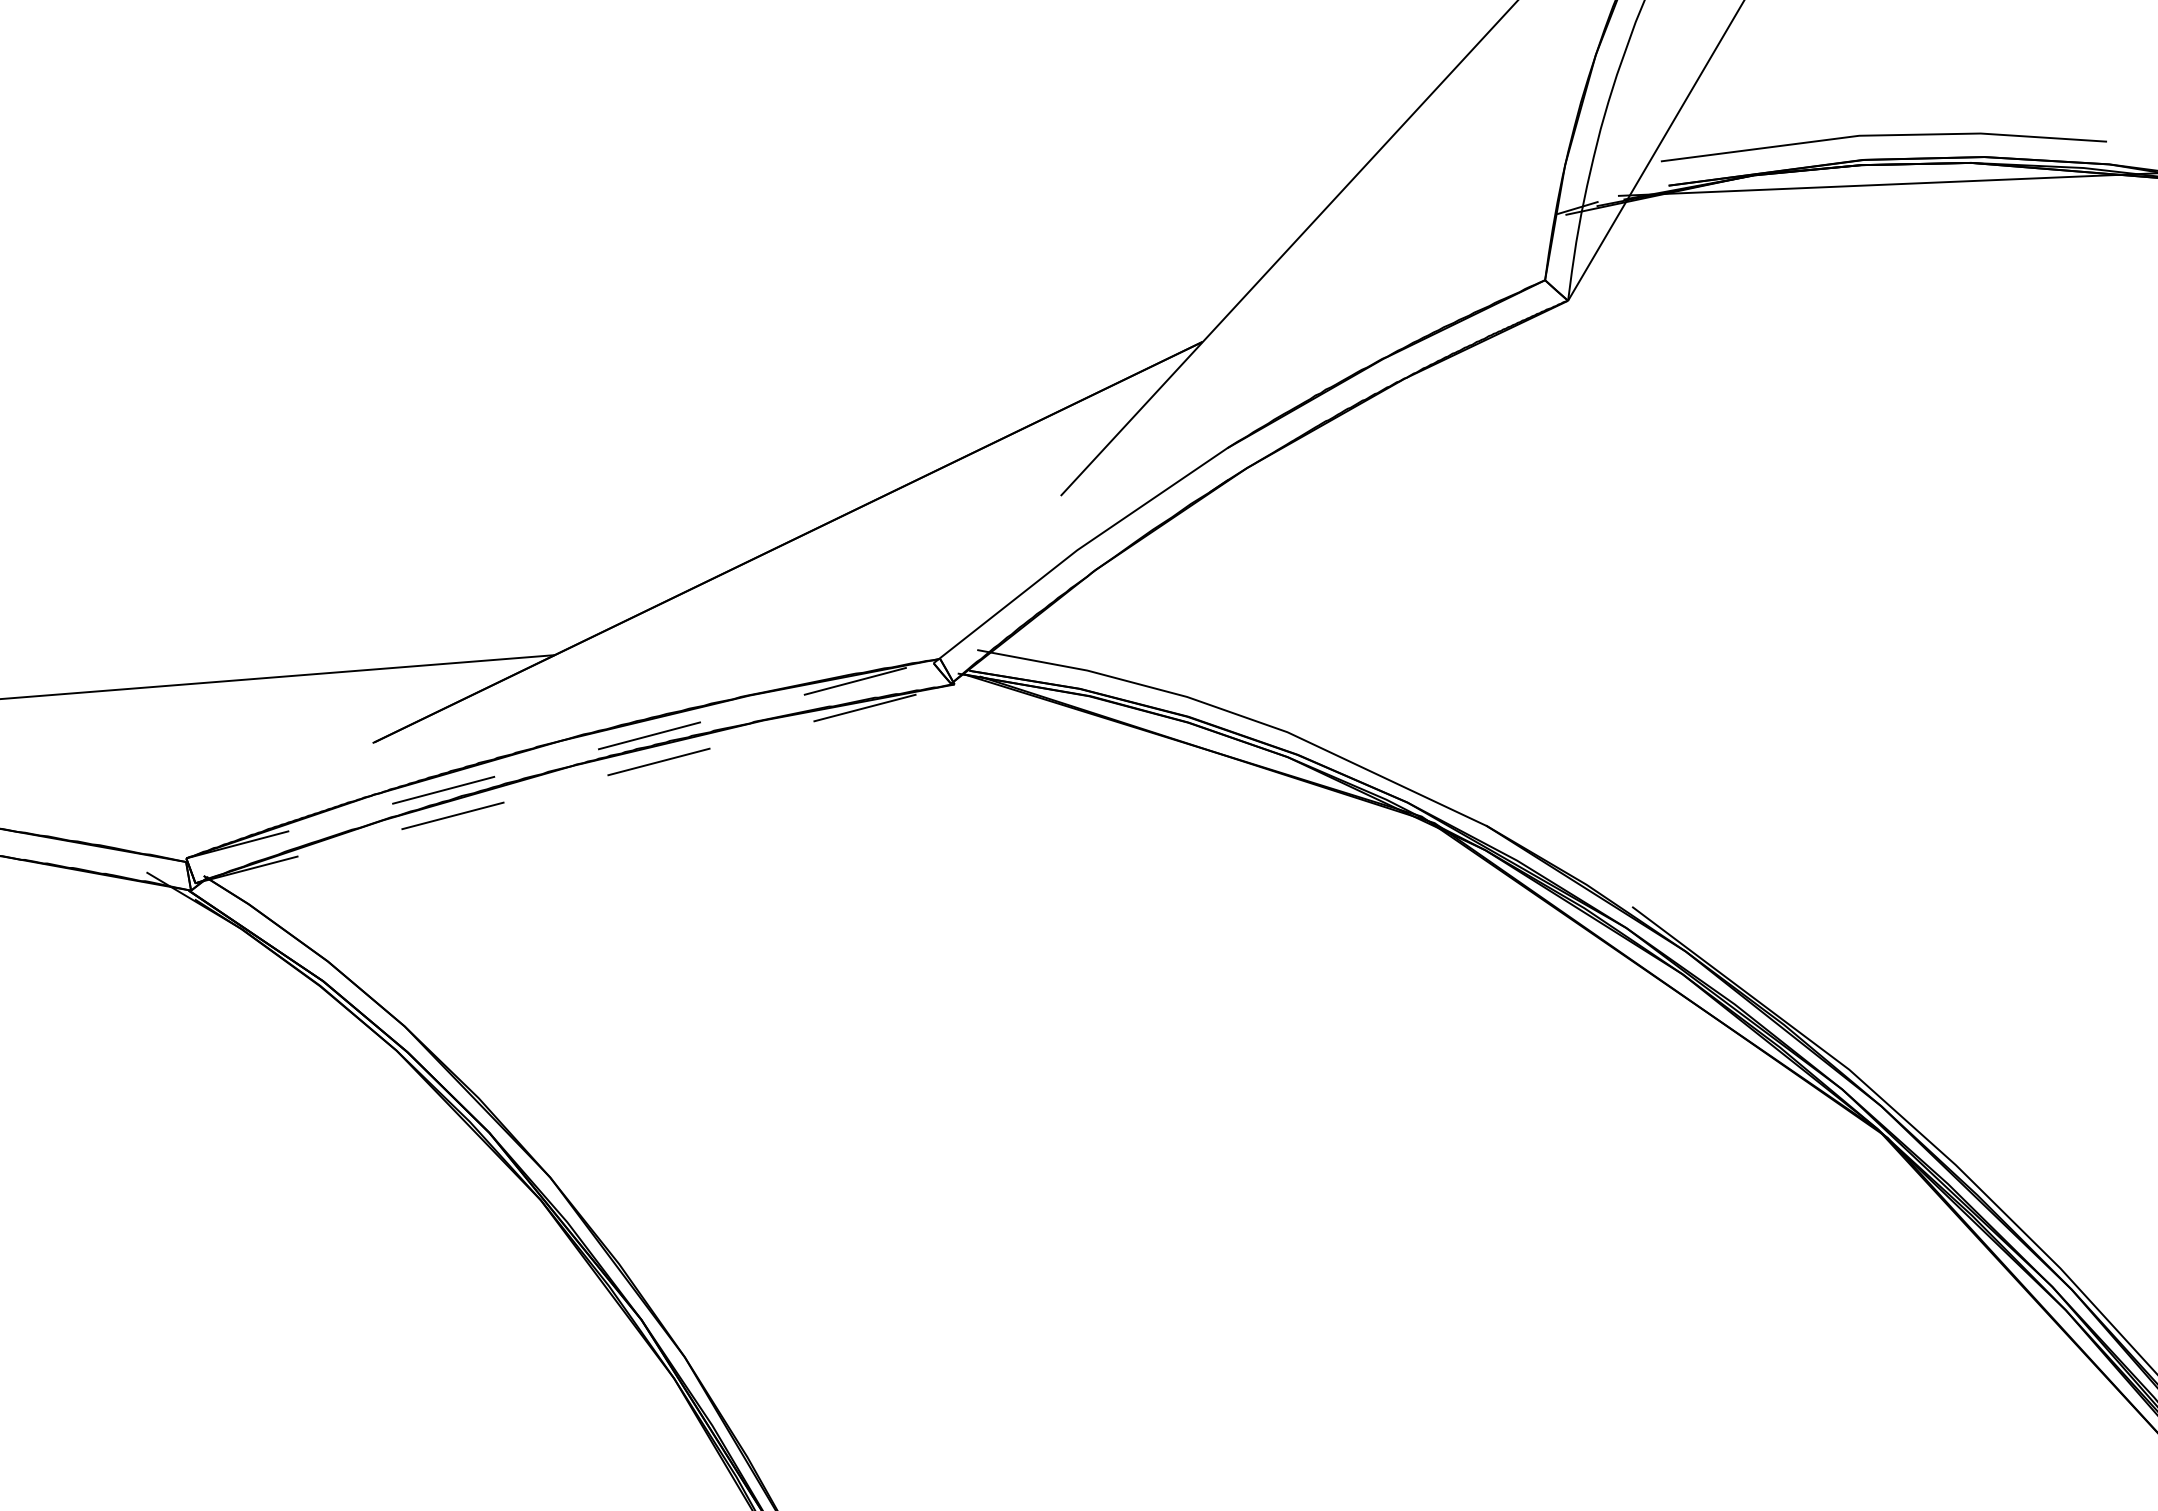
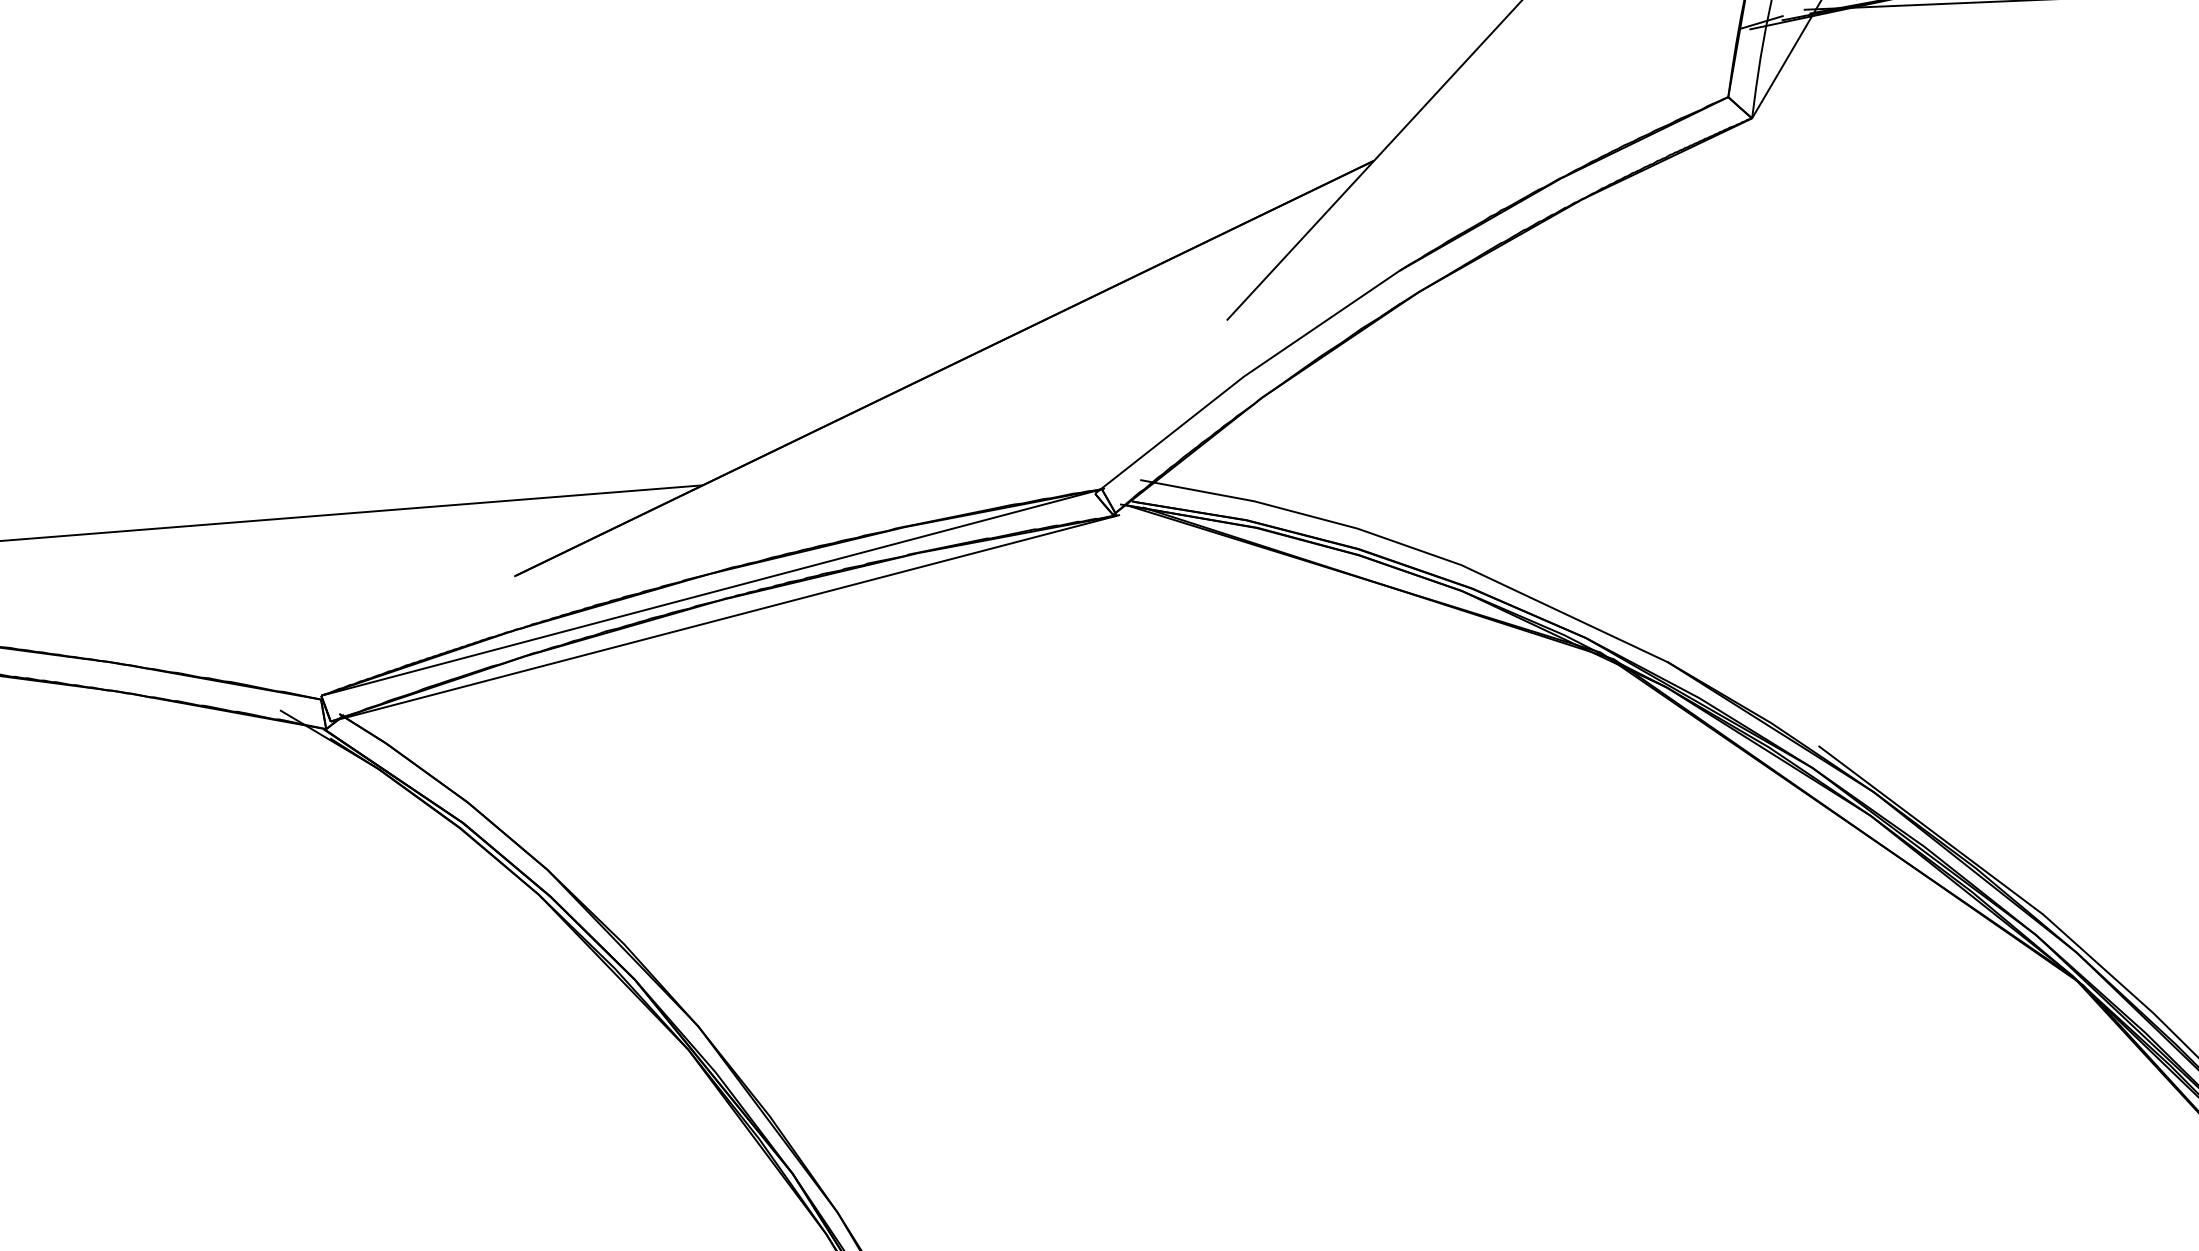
line: (565, 758) -> (713, 592), dashed -> solid
line: (576, 783) -> (725, 618), dashed -> solid

